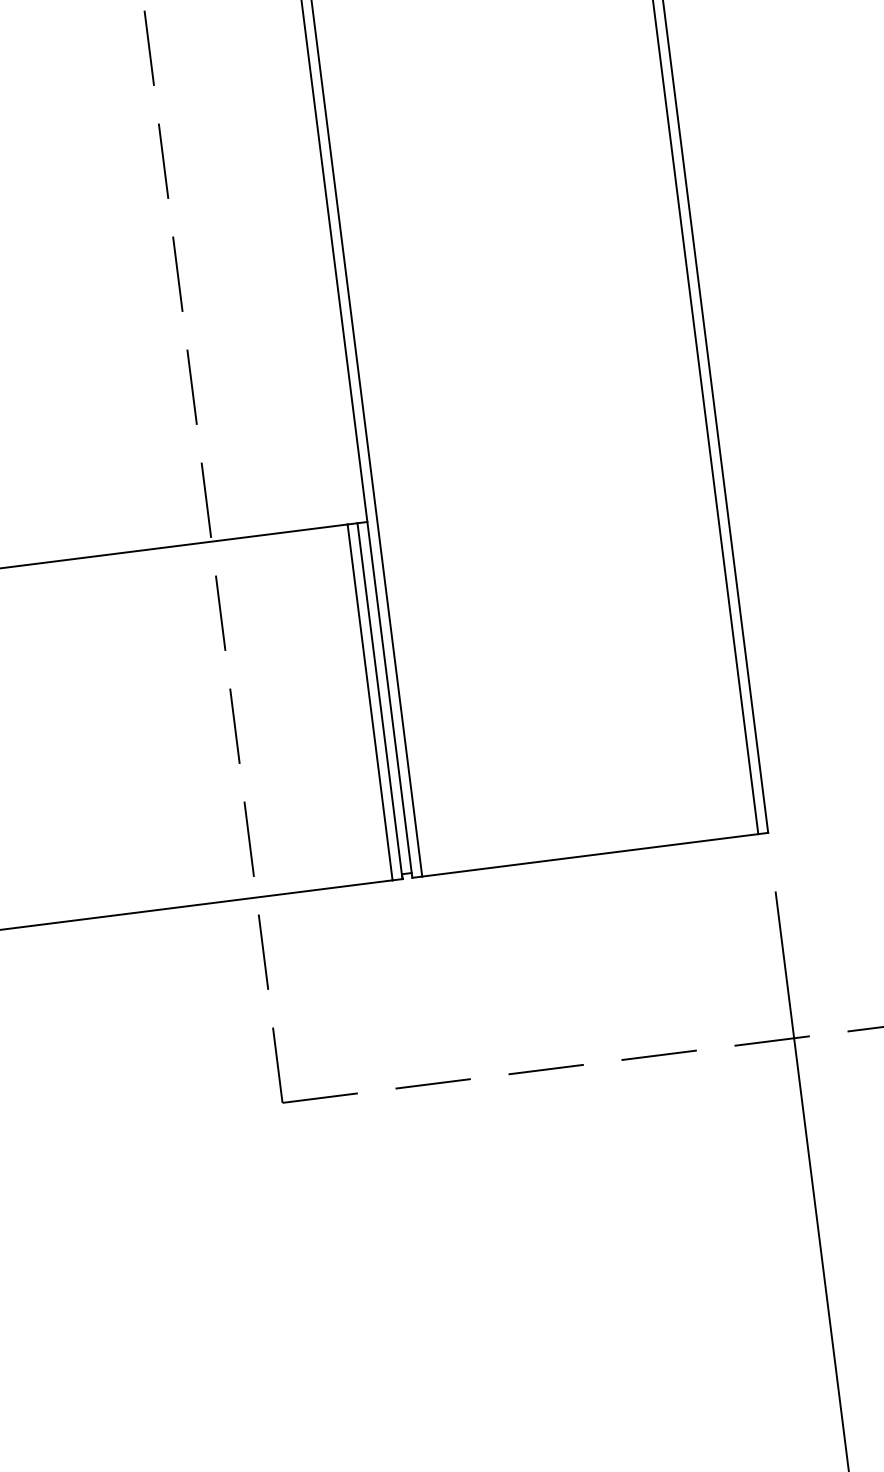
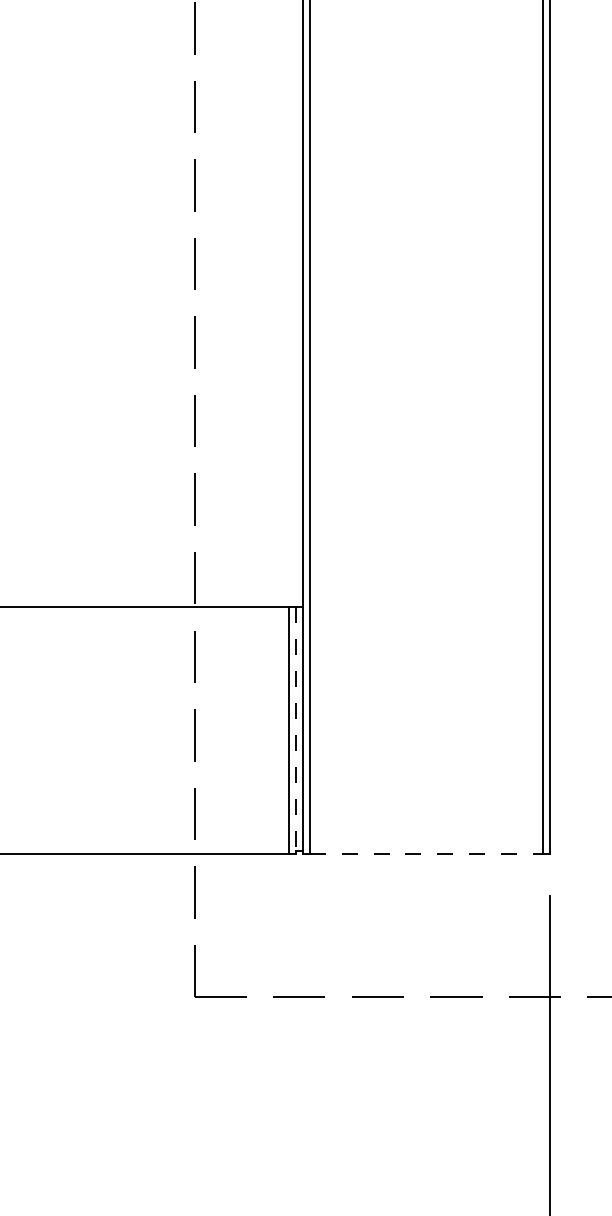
line: (379, 700) -> (295, 730), solid -> dashed
line: (590, 855) -> (426, 854), solid -> dashed

